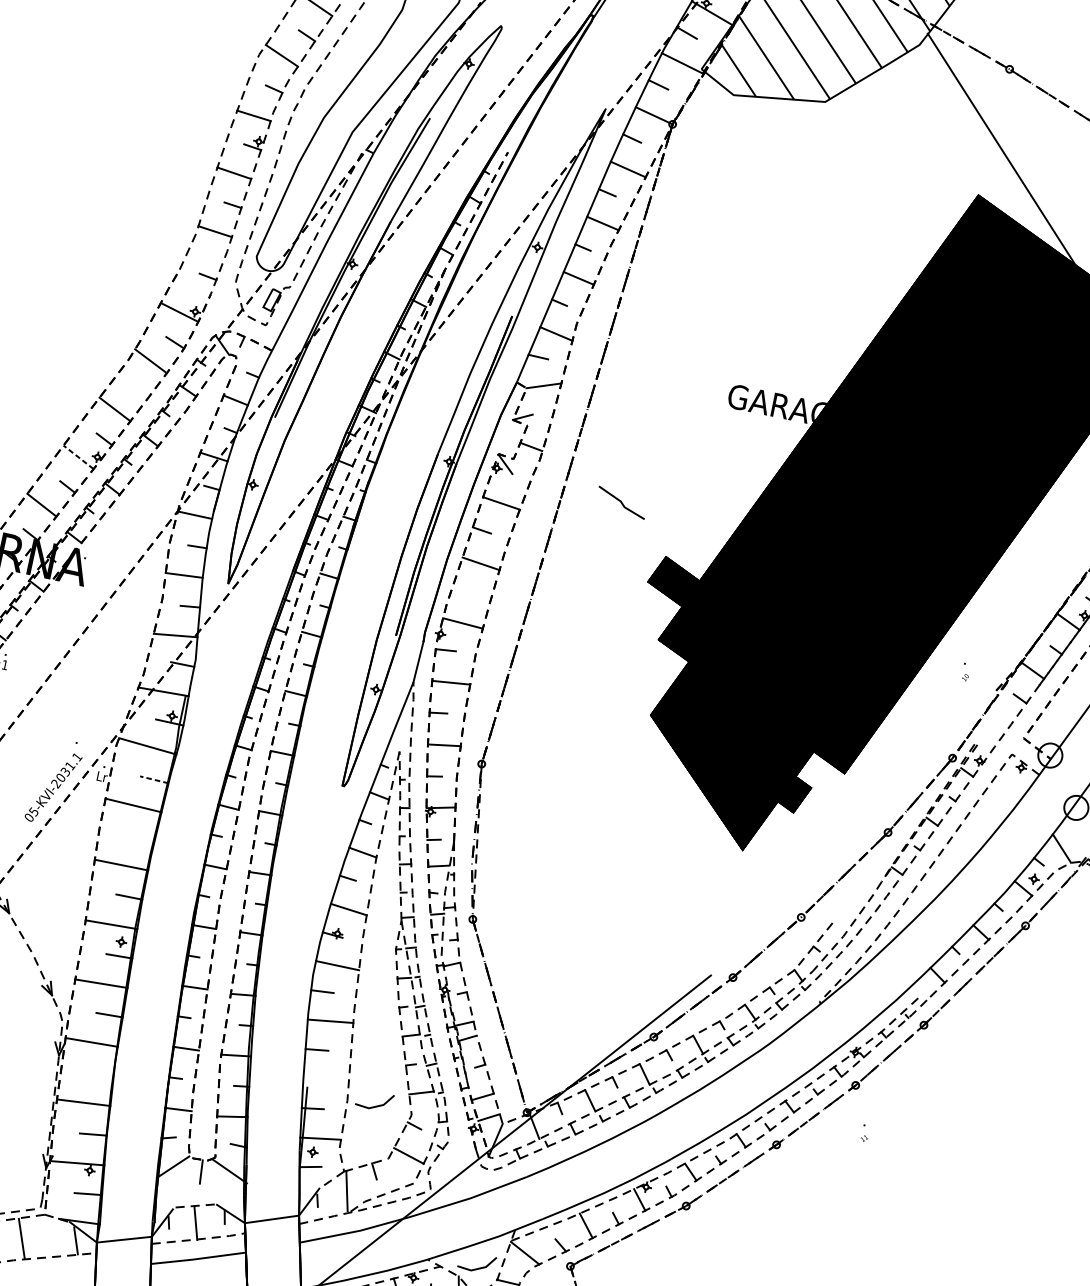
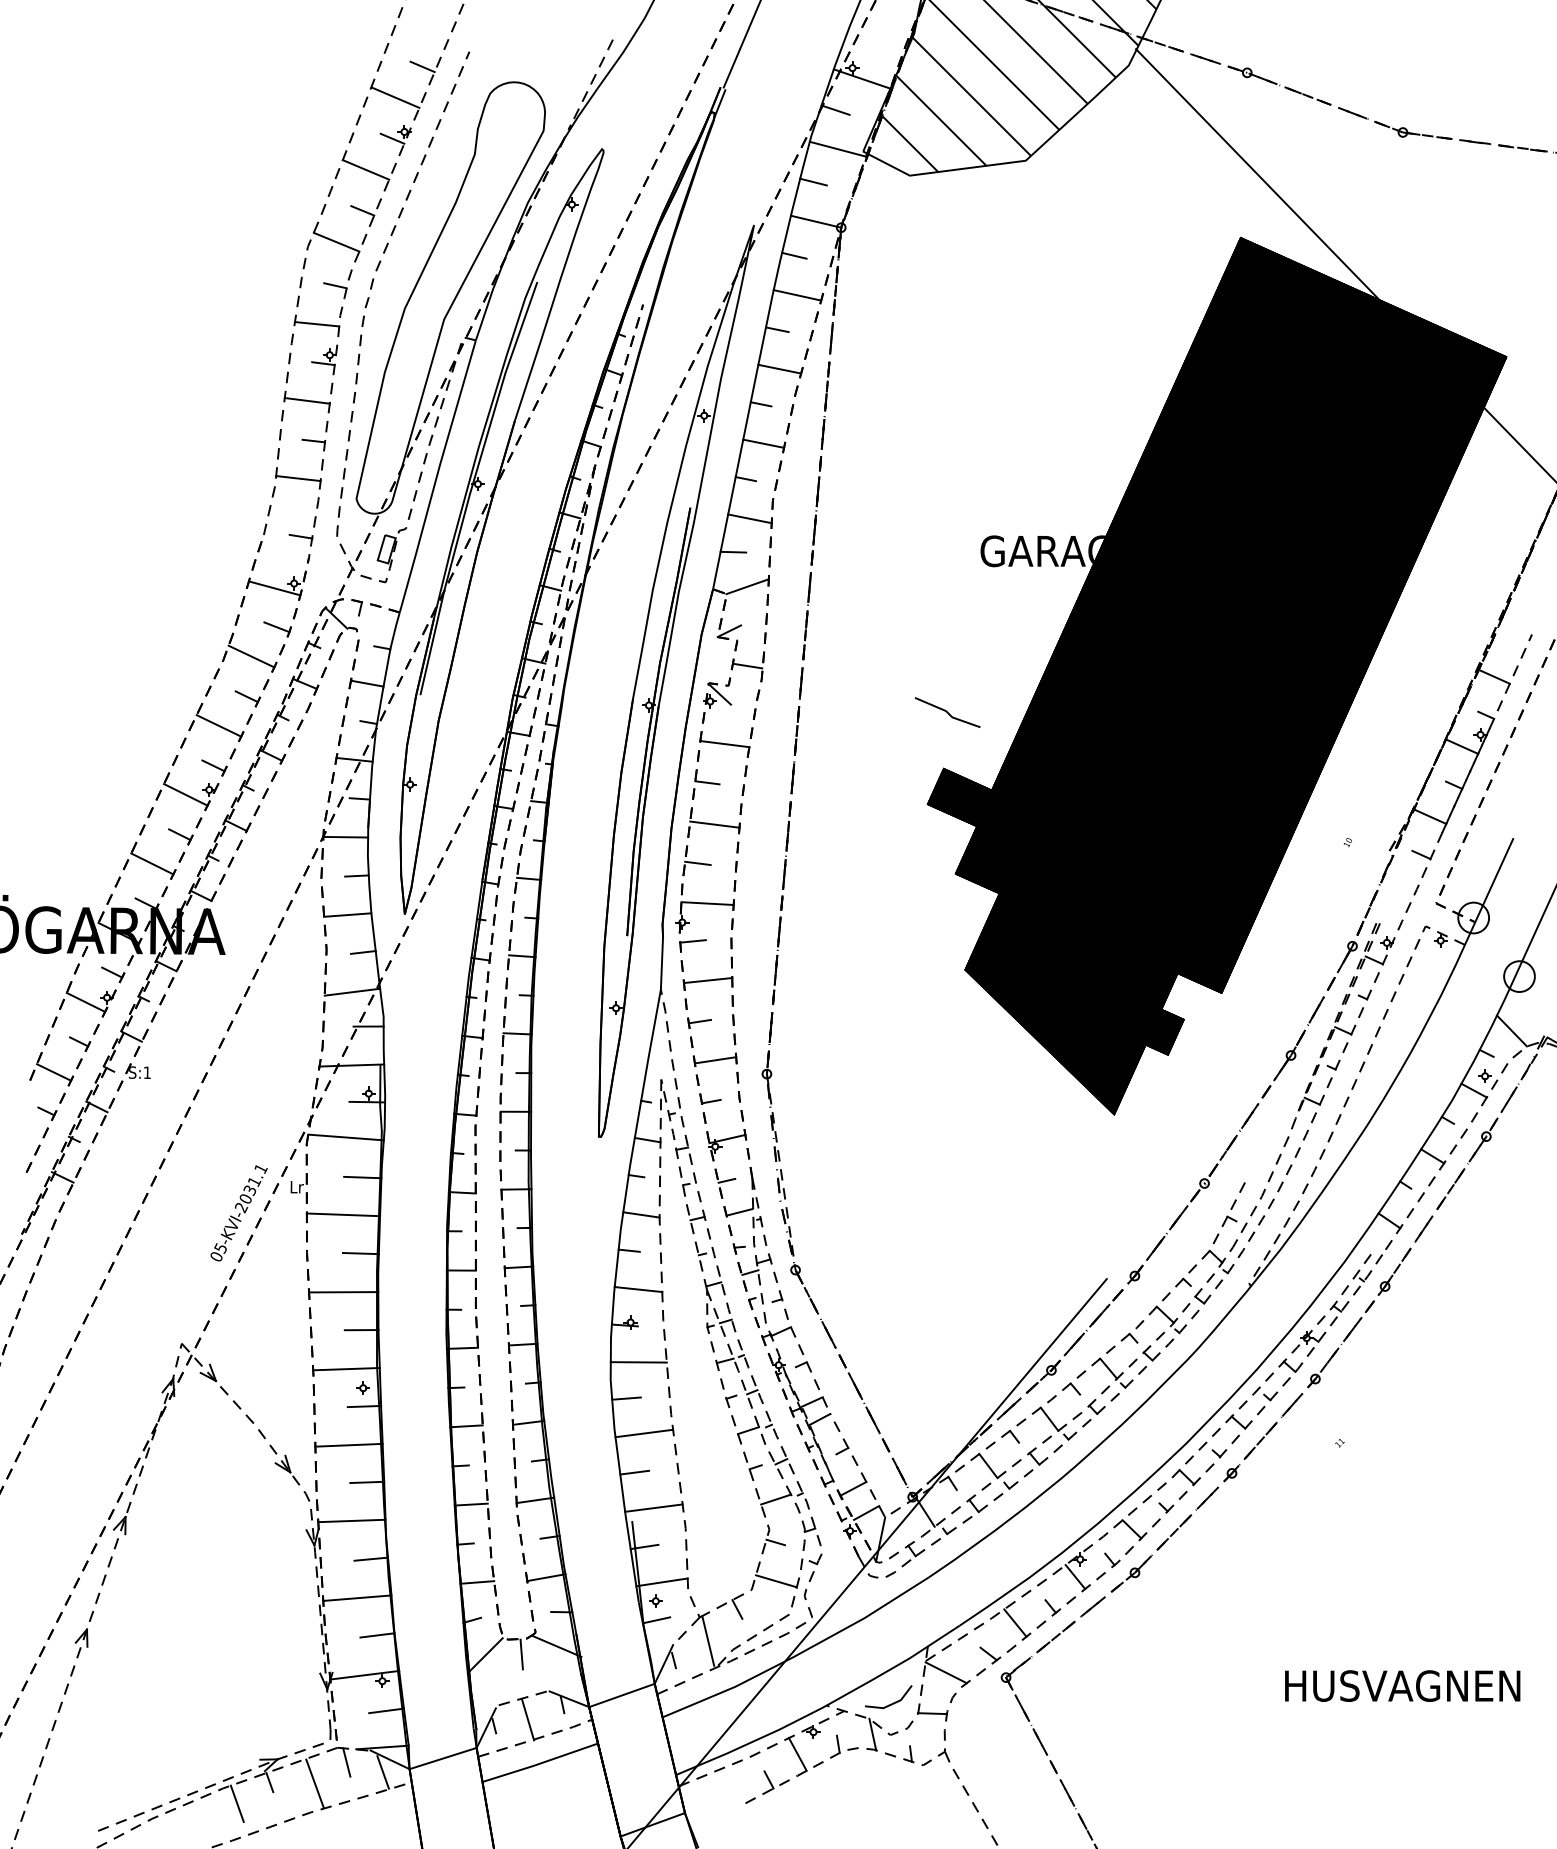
line: (140, 391) -> (246, 696), added
line: (78, 457) -> (185, 794), dashed -> solid
line: (621, 502) -> (947, 712), moved
line: (461, 591) -> (697, 863), added
line: (154, 779) -> (362, 1177), dashed -> solid
line: (140, 837) -> (360, 1253), added
line: (100, 1074) -> (371, 1558), added
line: (325, 1079) -> (653, 1507), added
line: (375, 1105) -> (721, 1527), removed
line: (49, 1227) -> (346, 1762), added

